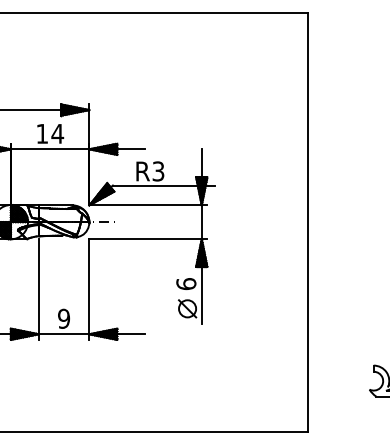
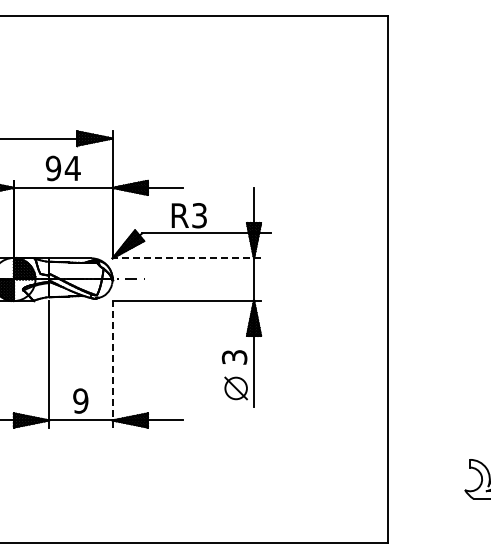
text: (42, 133) -> (53, 168), 14 -> 94
line: (148, 205) -> (186, 258), solid -> dashed
text: (186, 283) -> (234, 356), 6 -> 3
line: (89, 288) -> (112, 363), solid -> dashed

